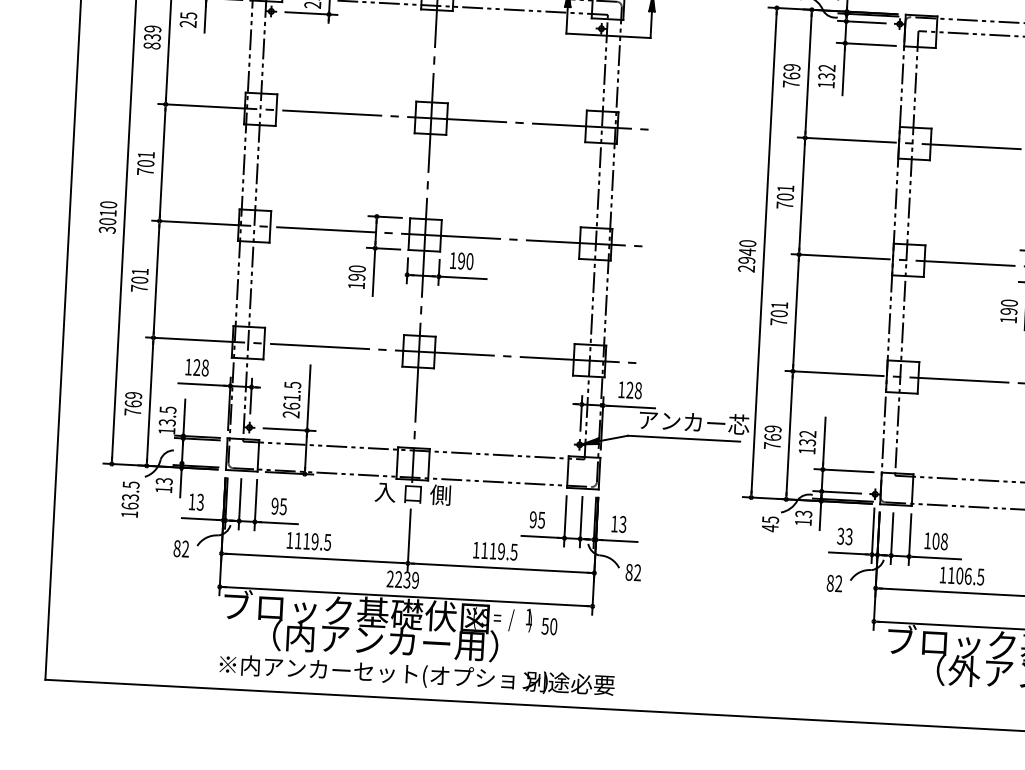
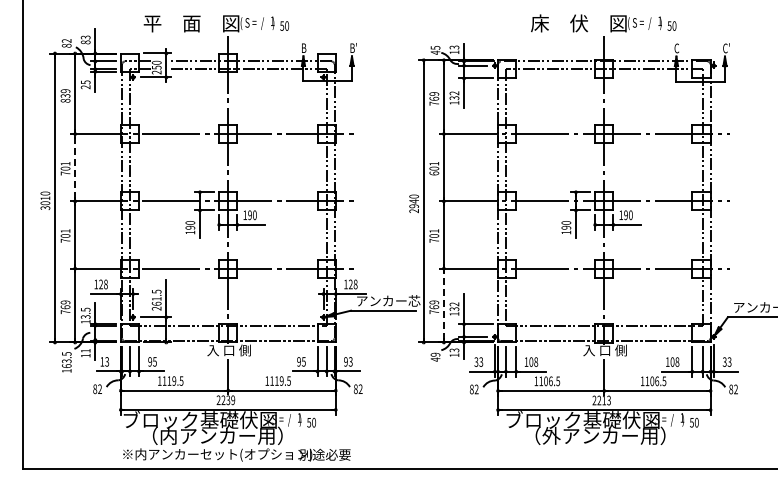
line: (163, 162) -> (75, 167), solid -> dashed
text: (785, 205) -> (434, 173), 701 -> 601
line: (788, 435) -> (443, 305), solid -> dashed
text: (163, 480) -> (85, 350), 13 -> 11
text: (770, 519) -> (435, 354), 45 -> 49
text: (613, 523) -> (345, 361), 13 -> 93

